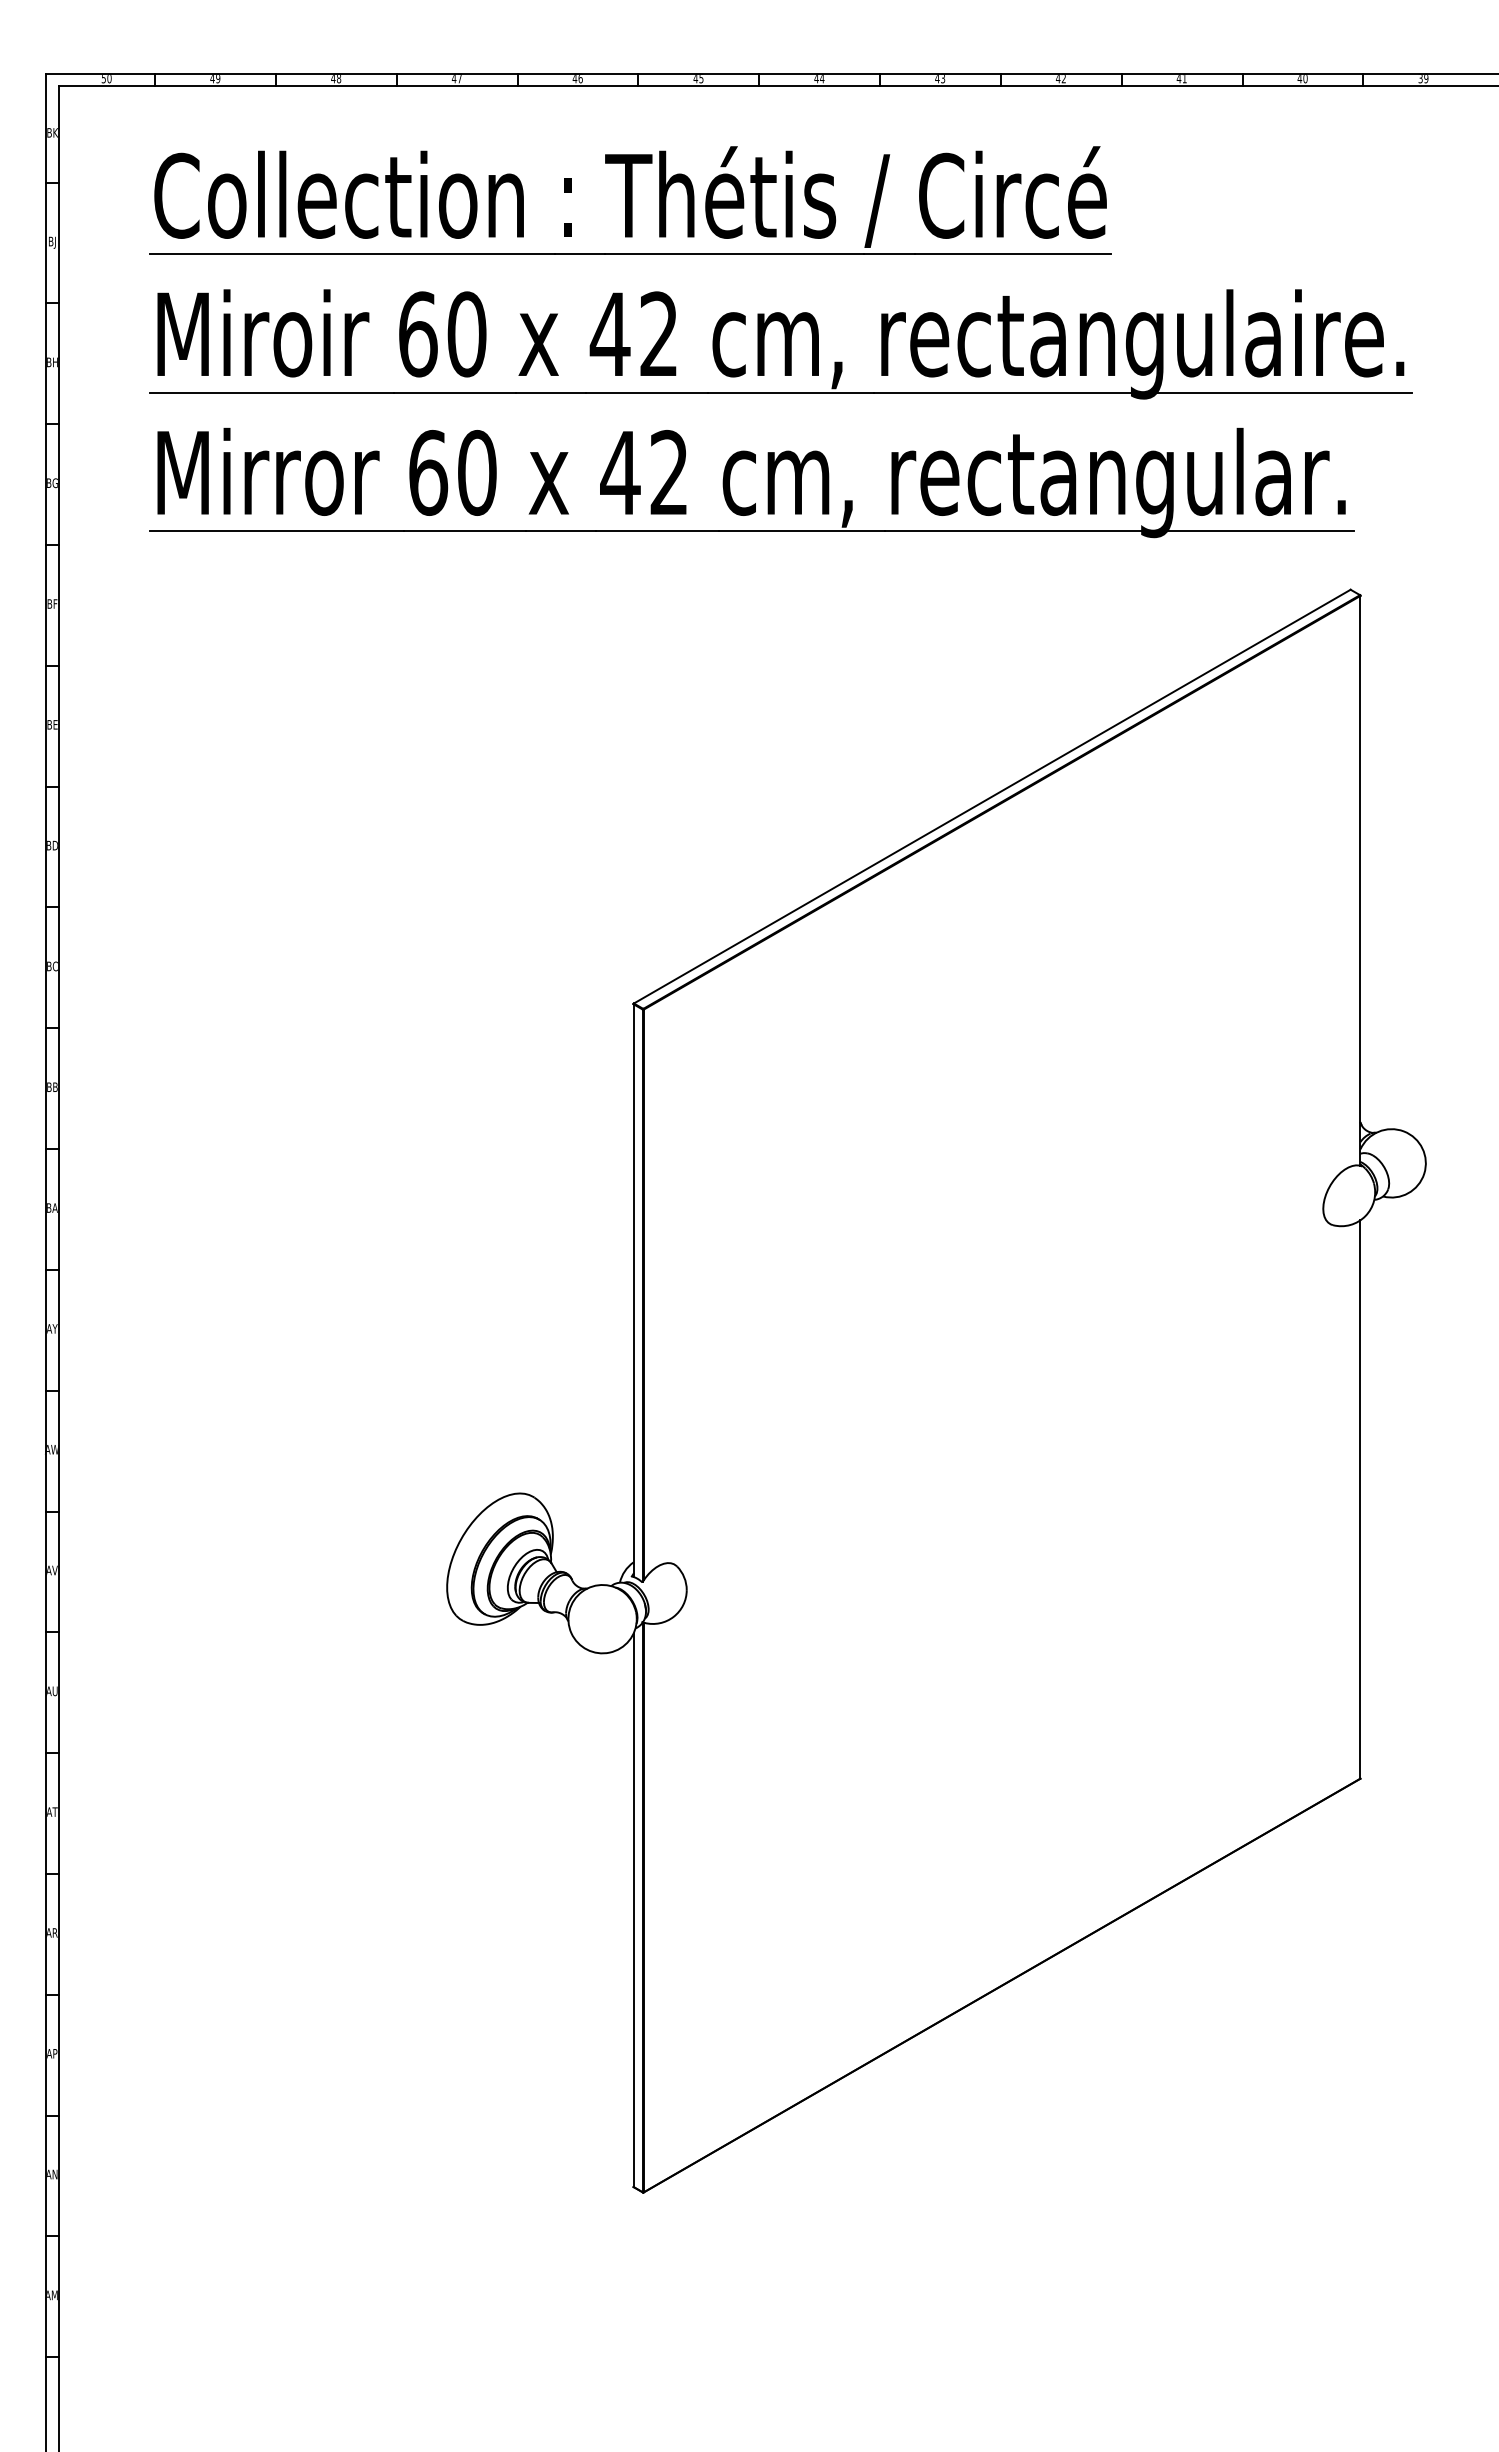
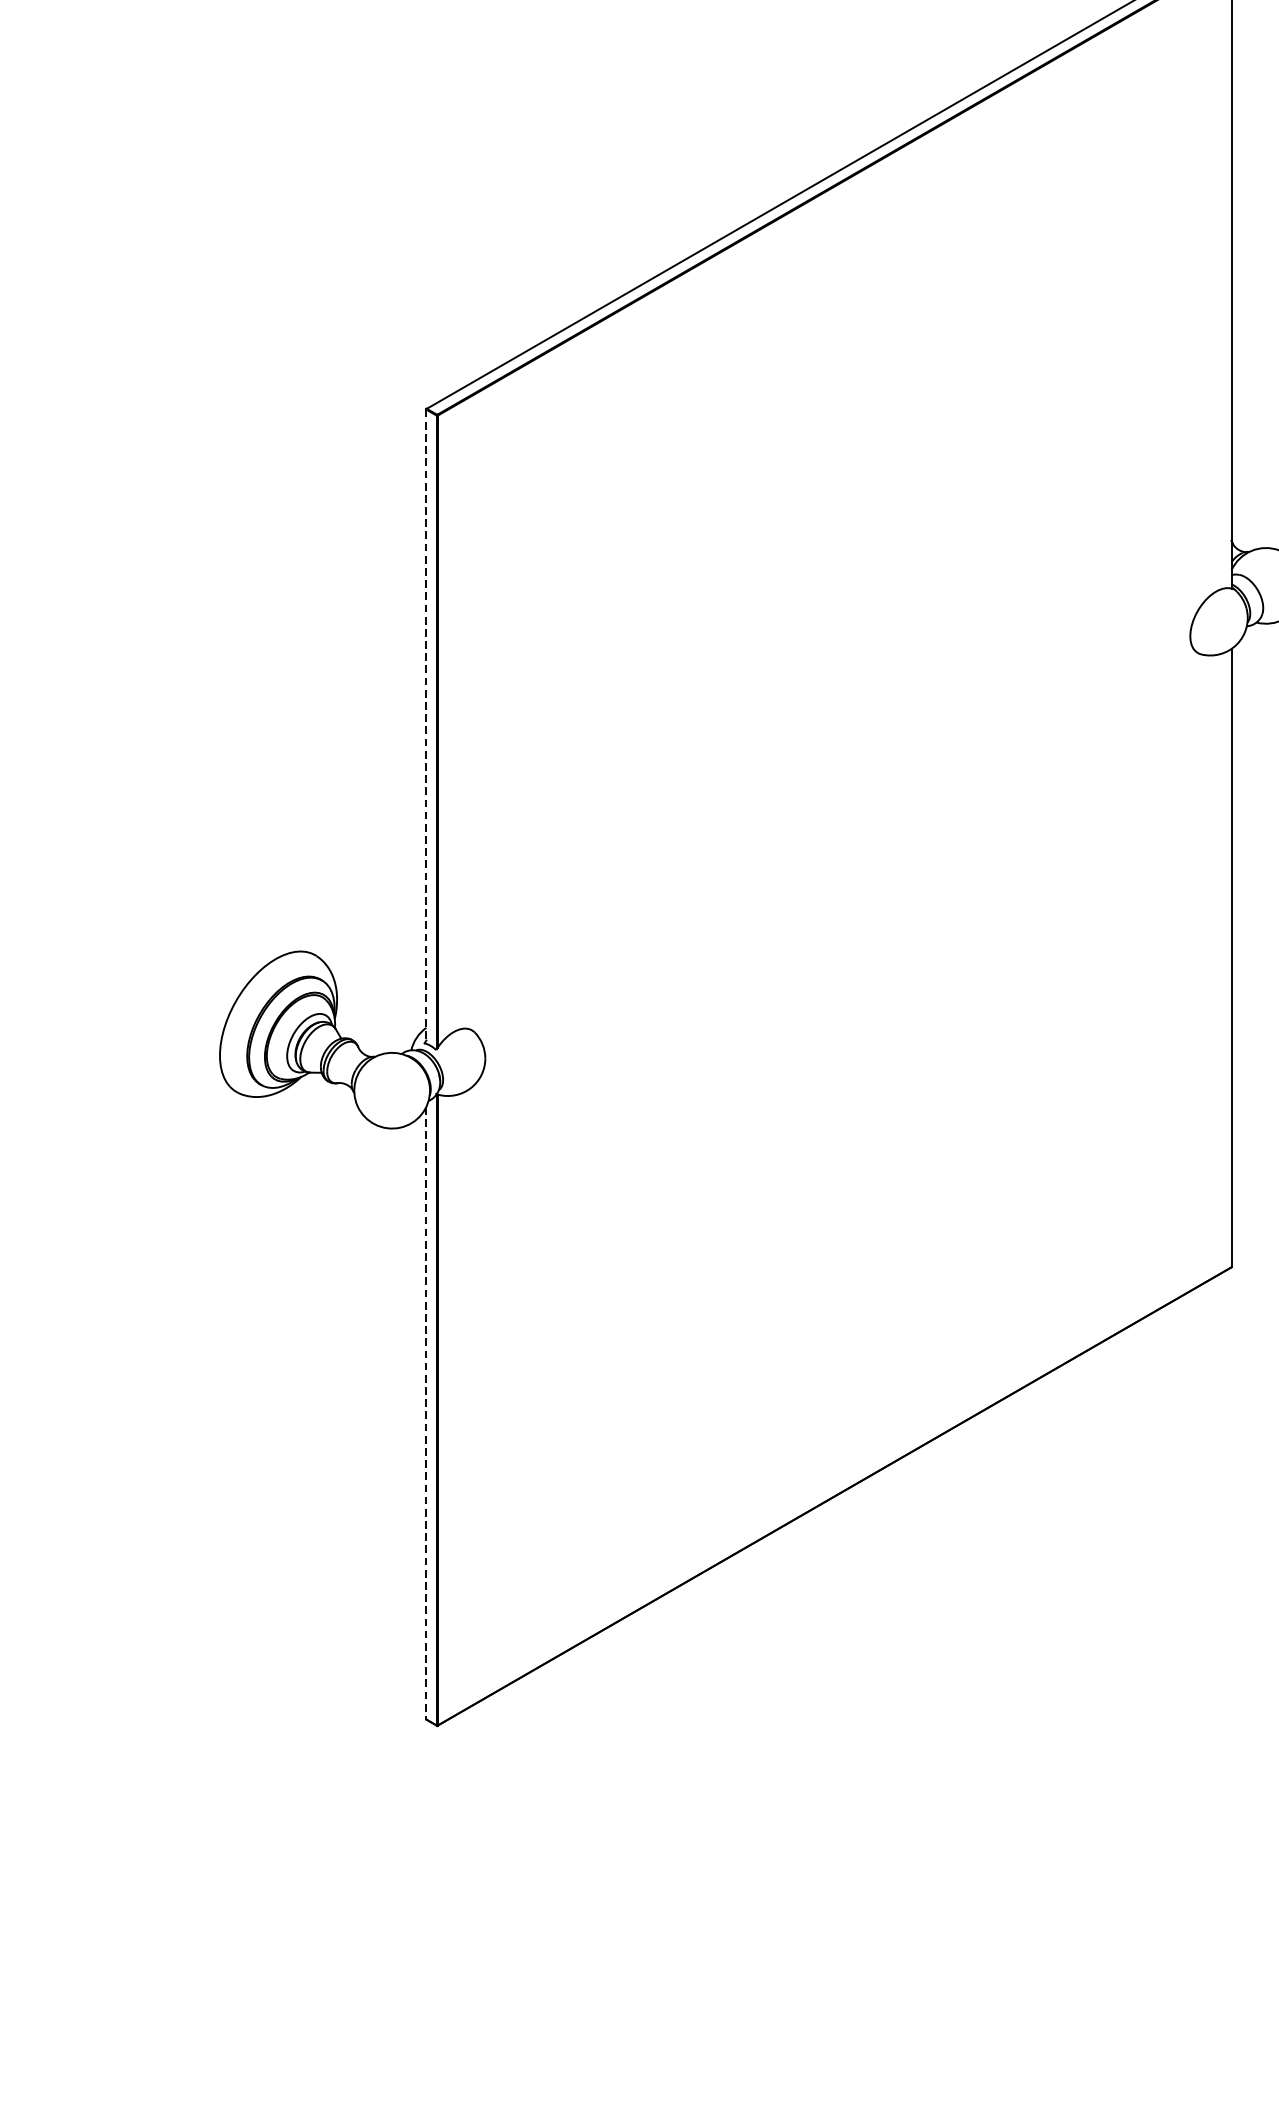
line: (633, 1291) -> (426, 727), solid -> dashed
line: (633, 1910) -> (426, 1413), solid -> dashed

